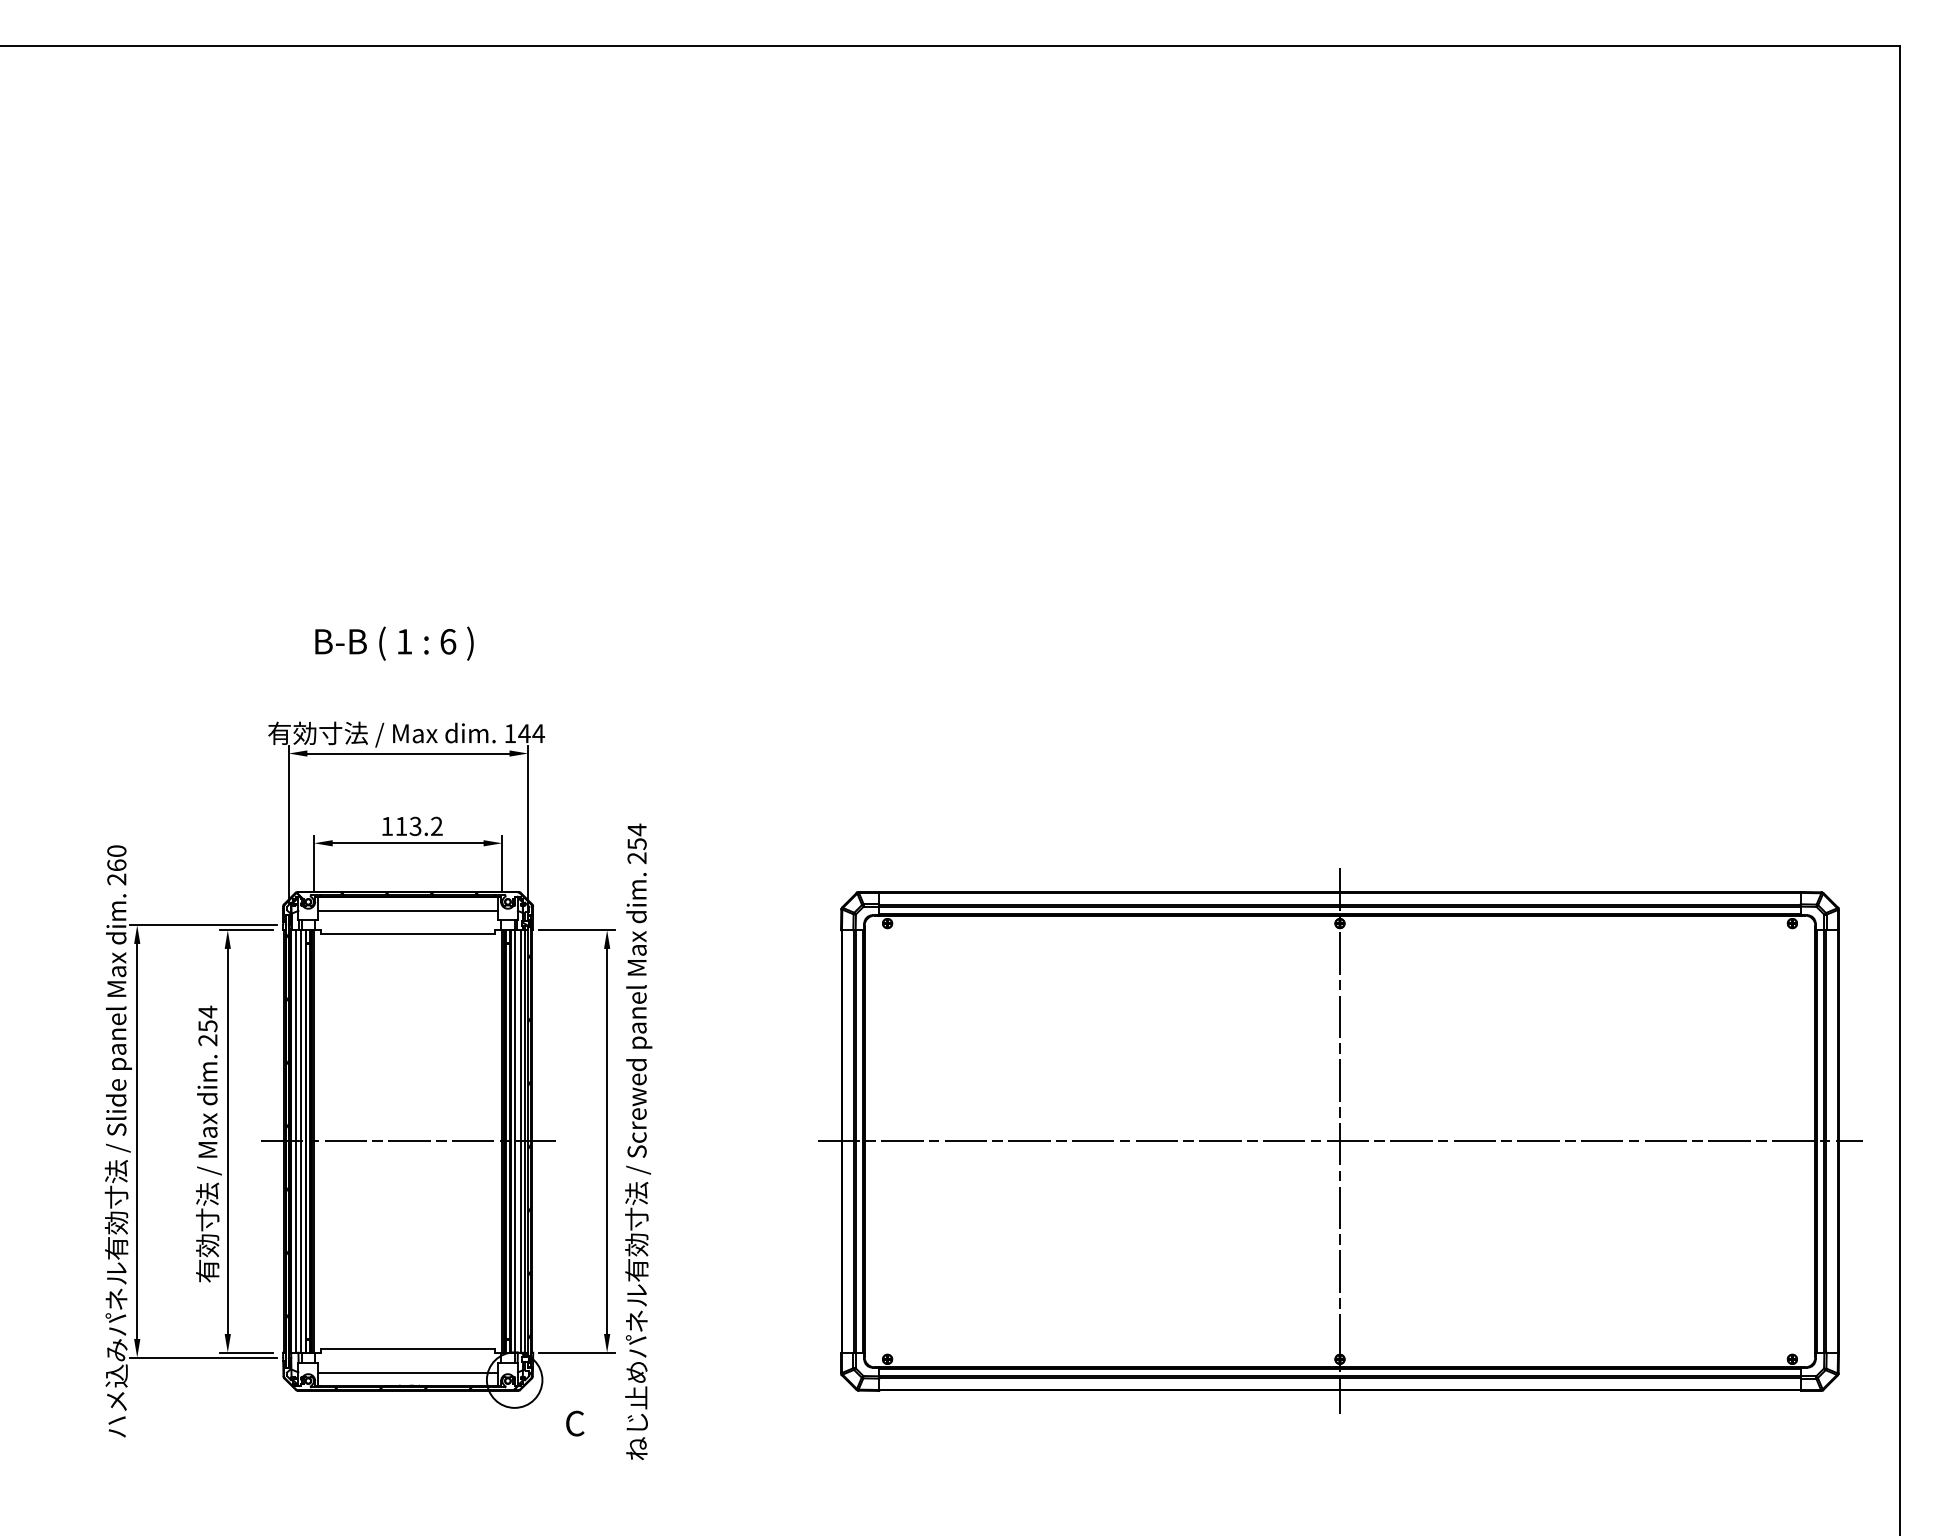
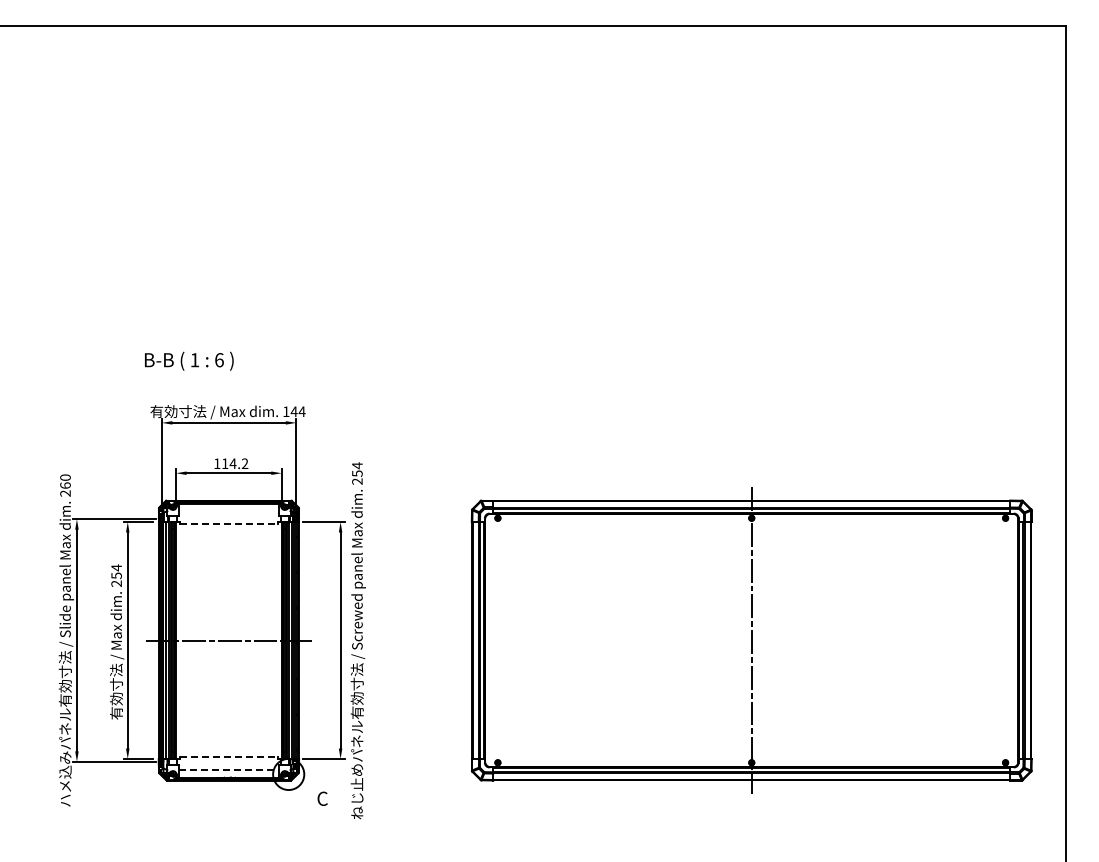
text: (394, 642) -> (189, 360), moved
text: (414, 825) -> (232, 463), 113.2 -> 114.2
line: (407, 911) -> (228, 511), removed
line: (407, 932) -> (228, 523), solid -> dashed
line: (1339, 1141) -> (751, 640), removed
line: (407, 1349) -> (228, 757), solid -> dashed
line: (409, 1373) -> (229, 770), solid -> dashed

